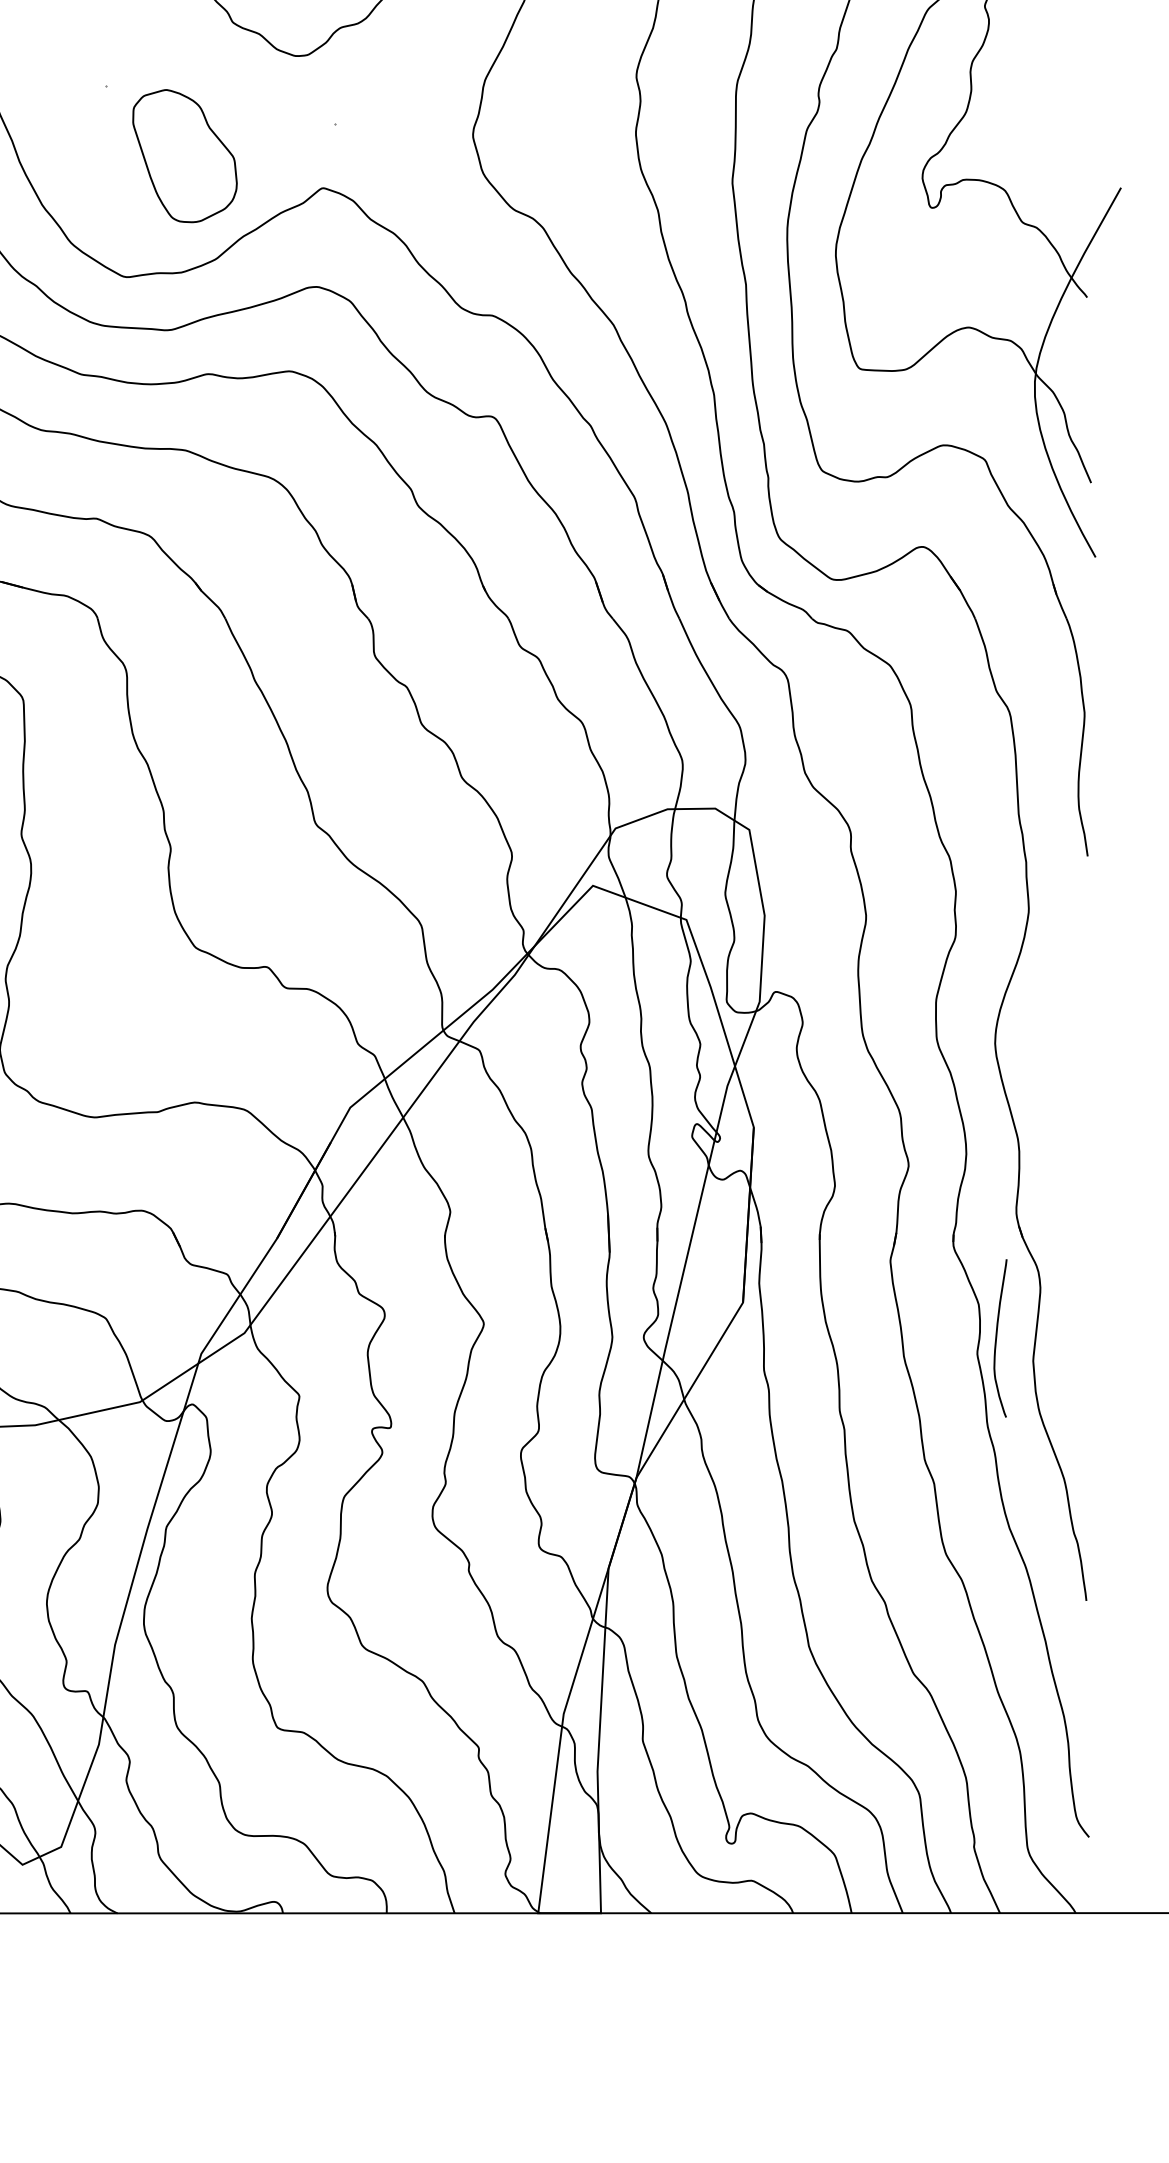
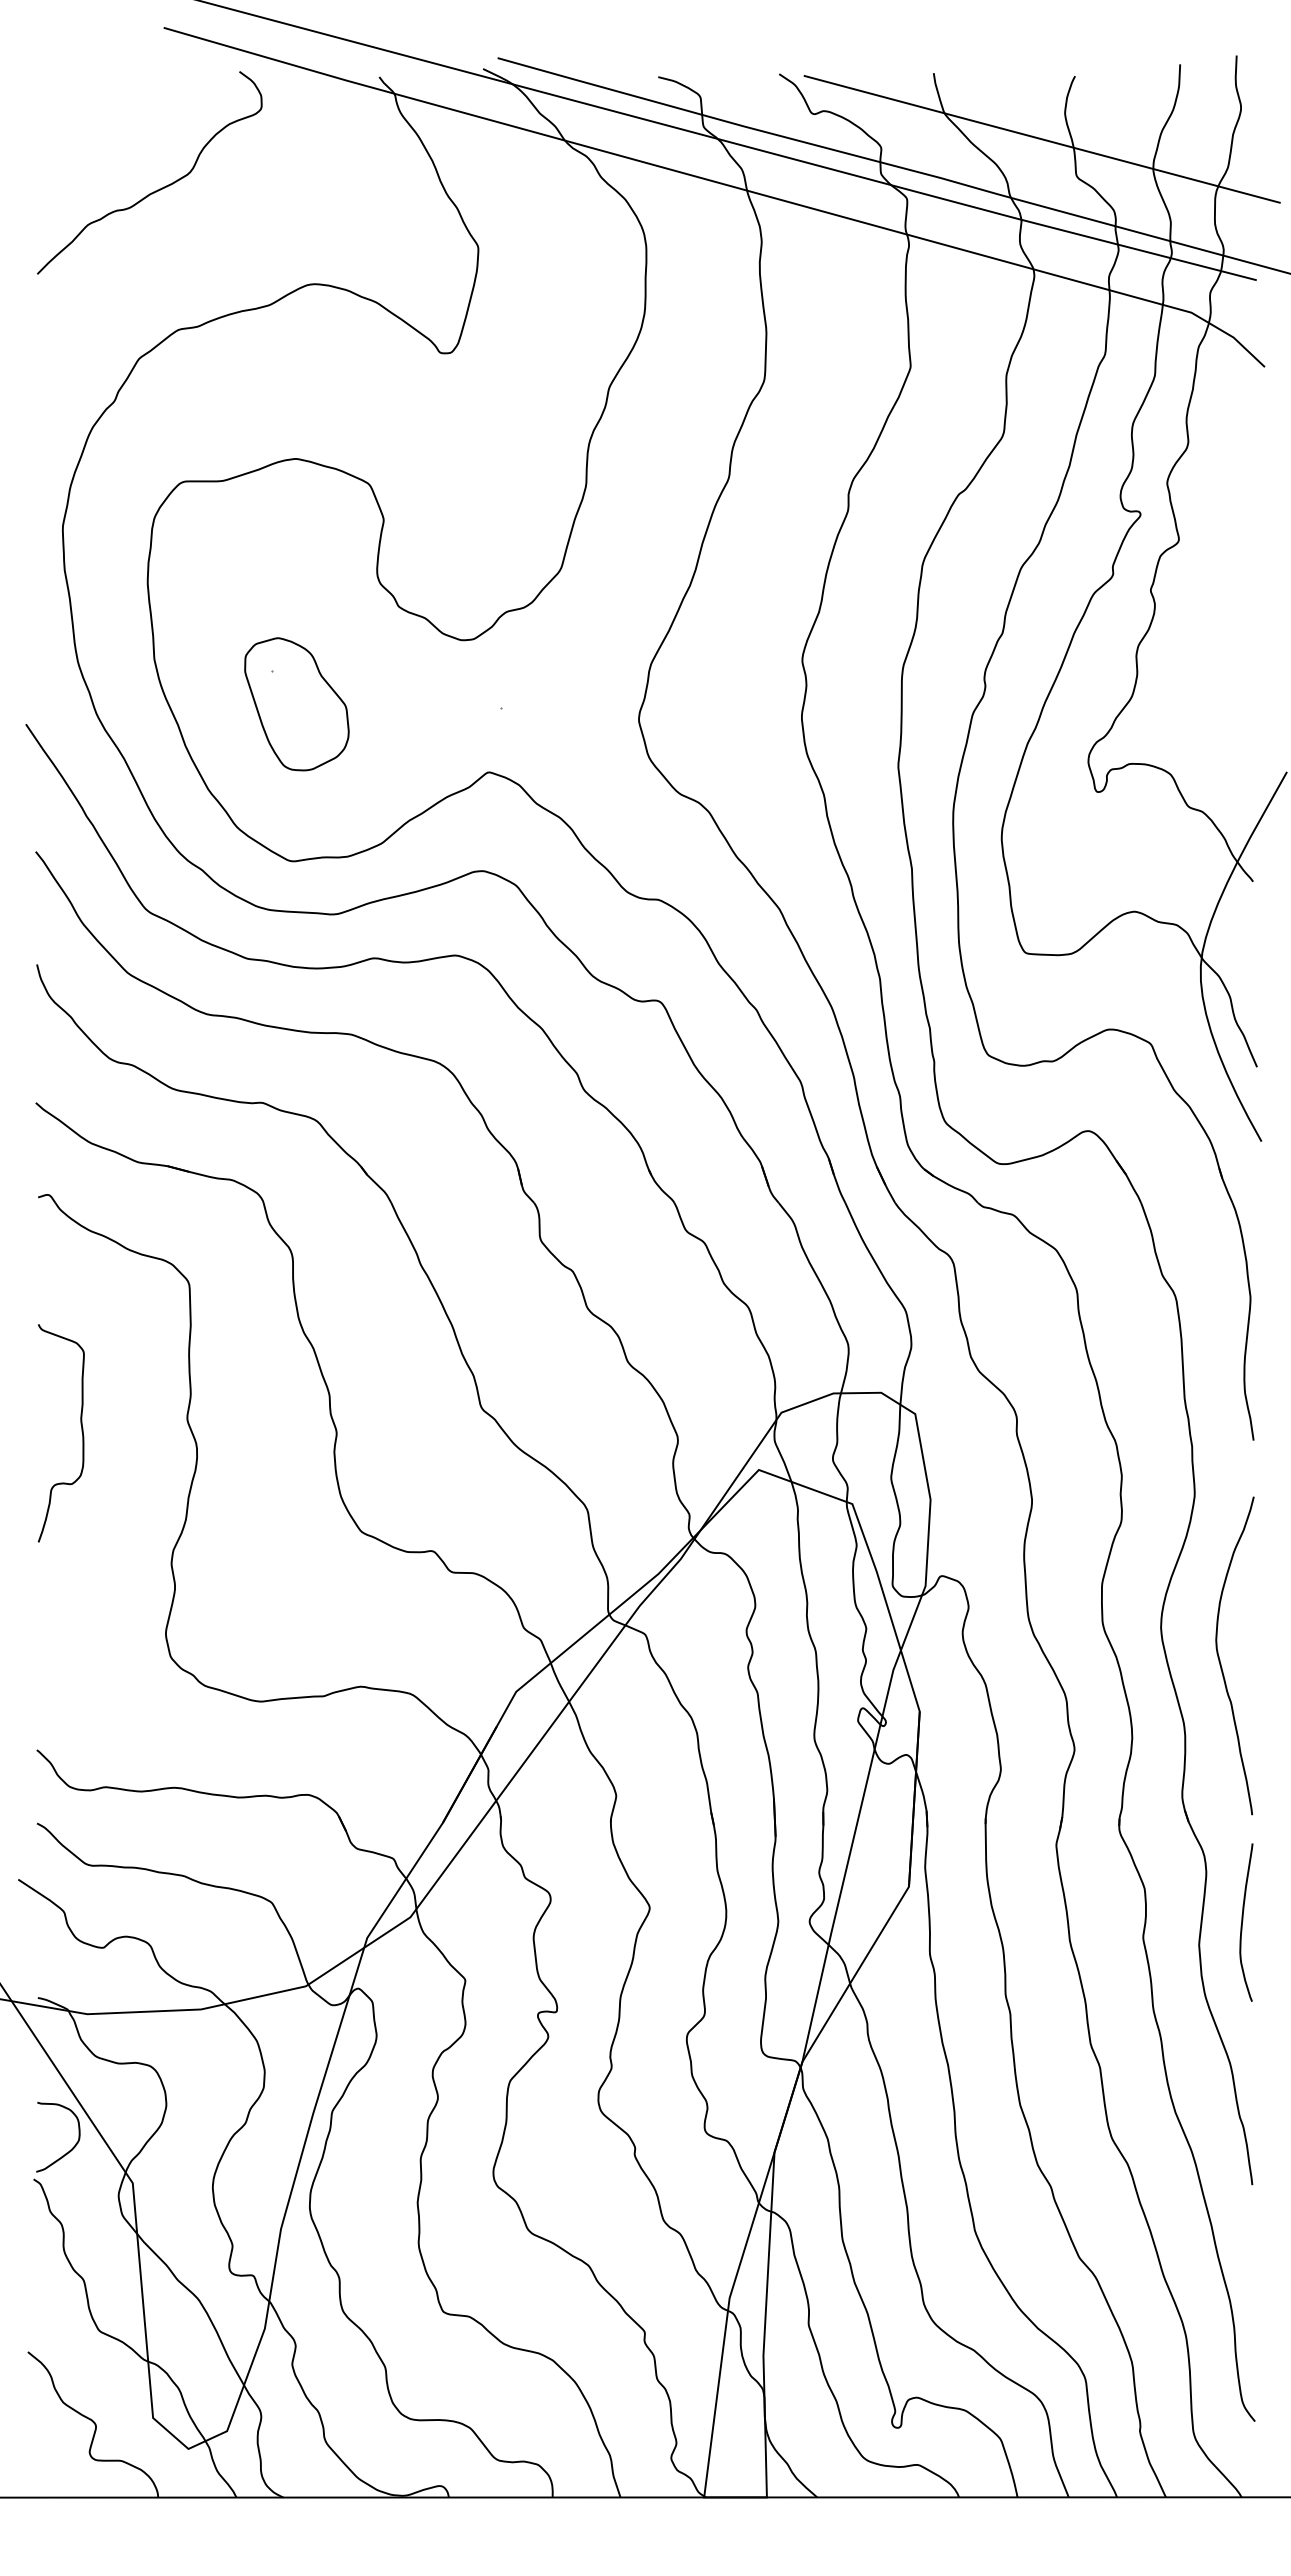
part: (184, 156) -> (296, 704), moved
curve: (1054, 1075) -> (1220, 1659), added
curve: (997, 1337) -> (1243, 1921), moved

